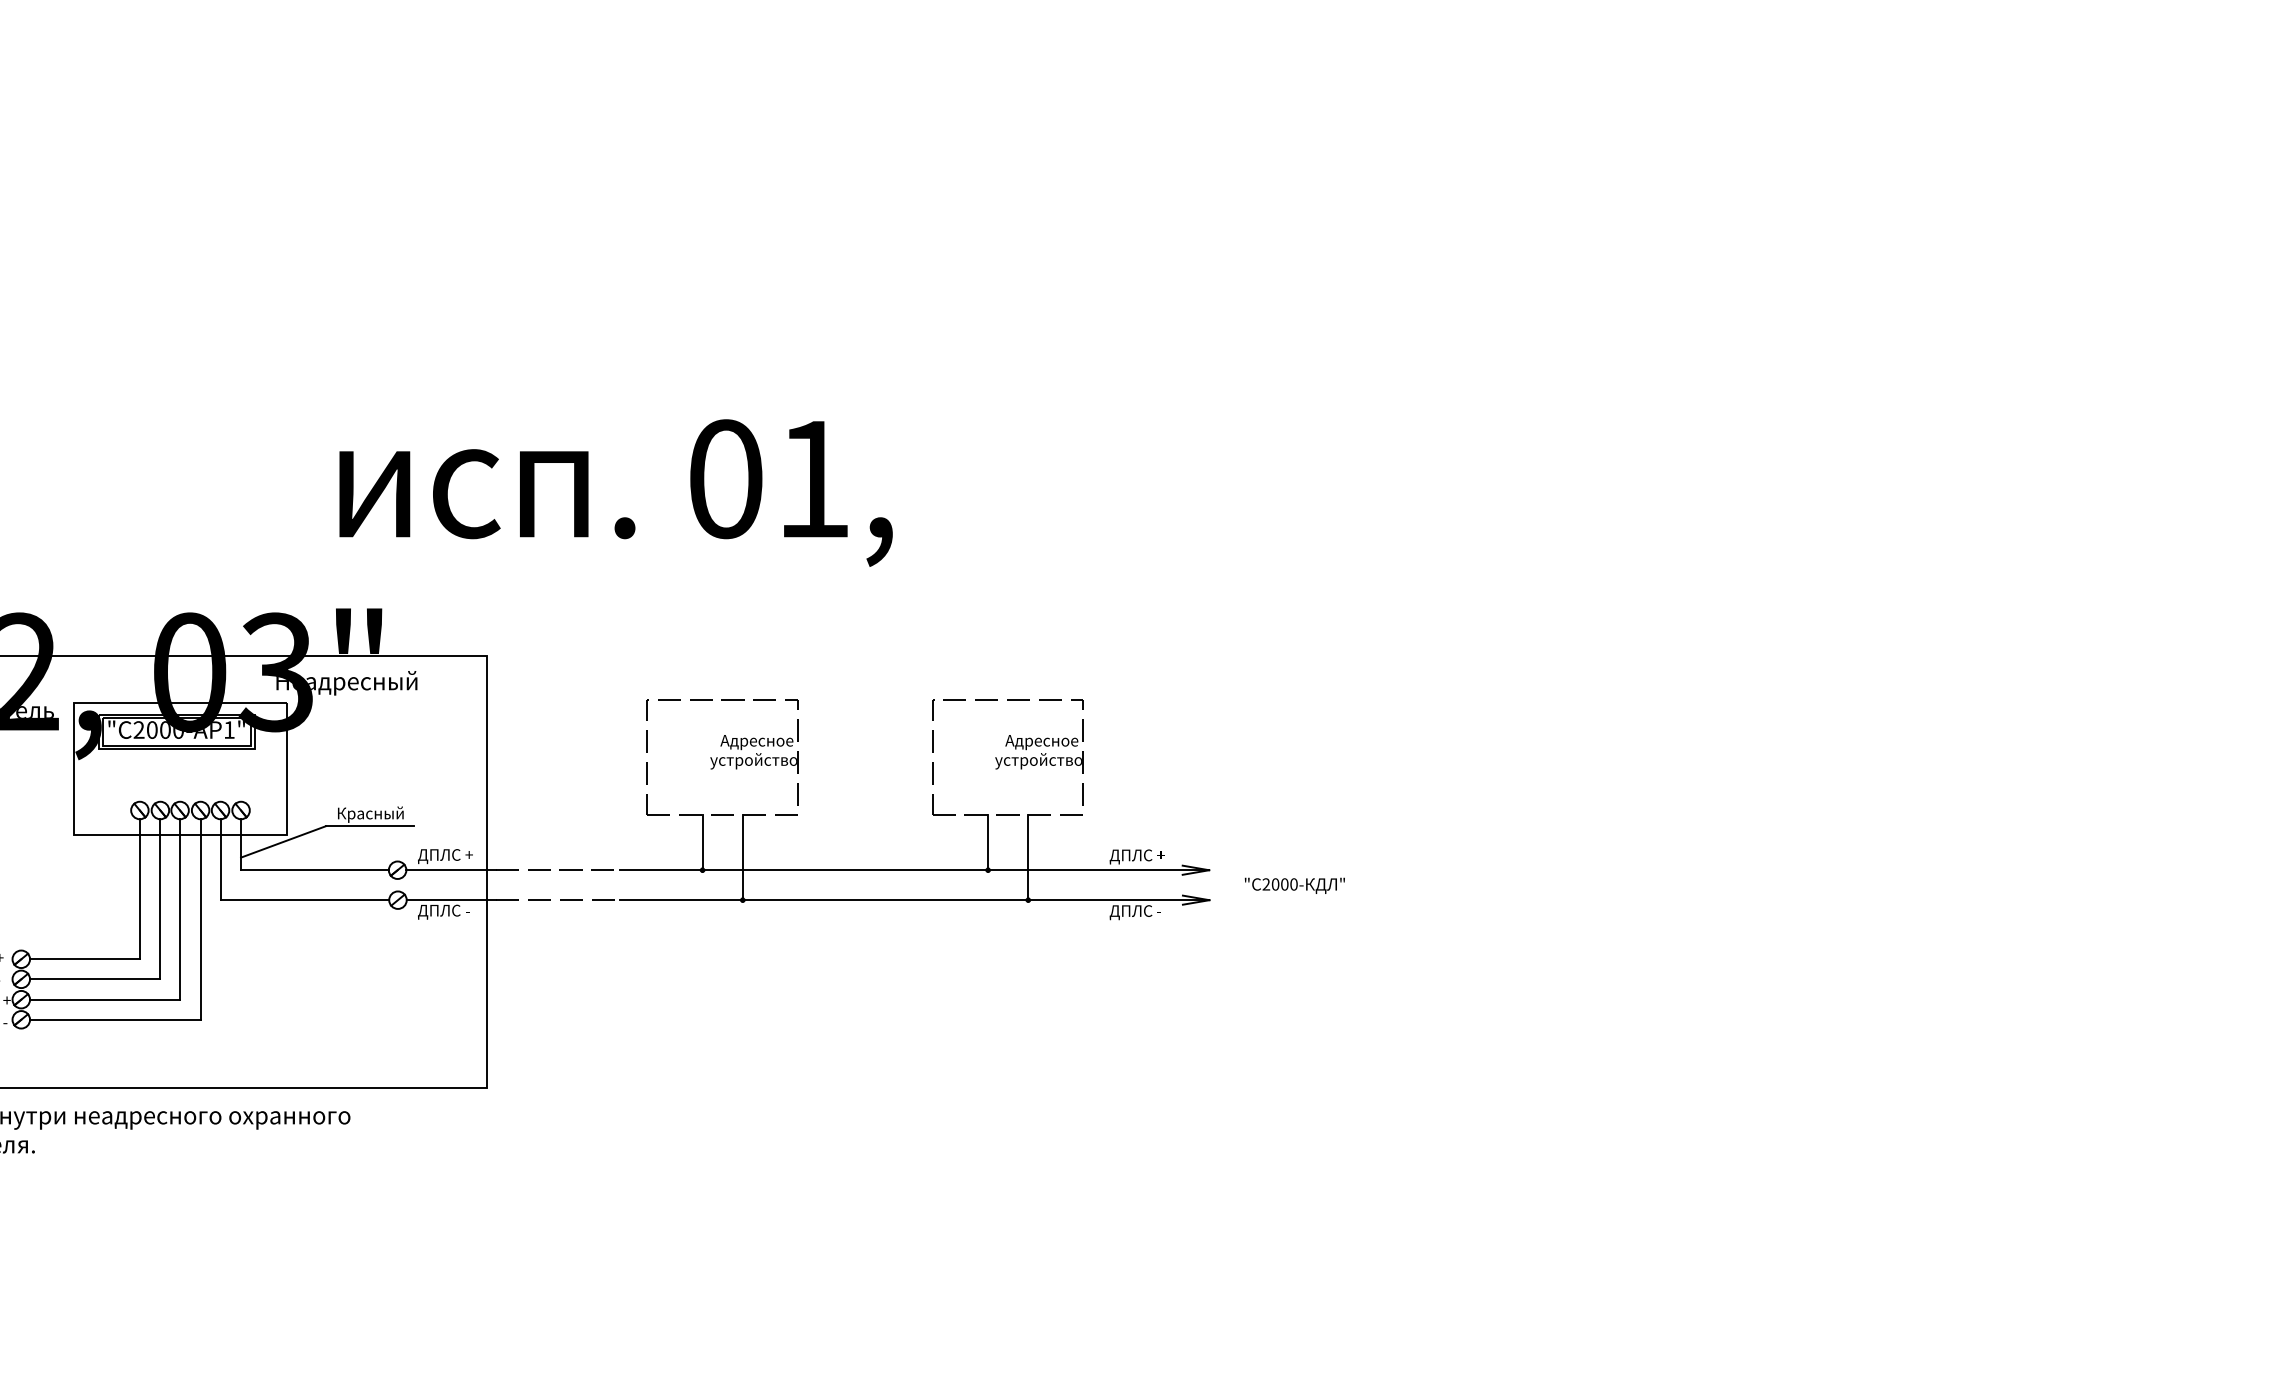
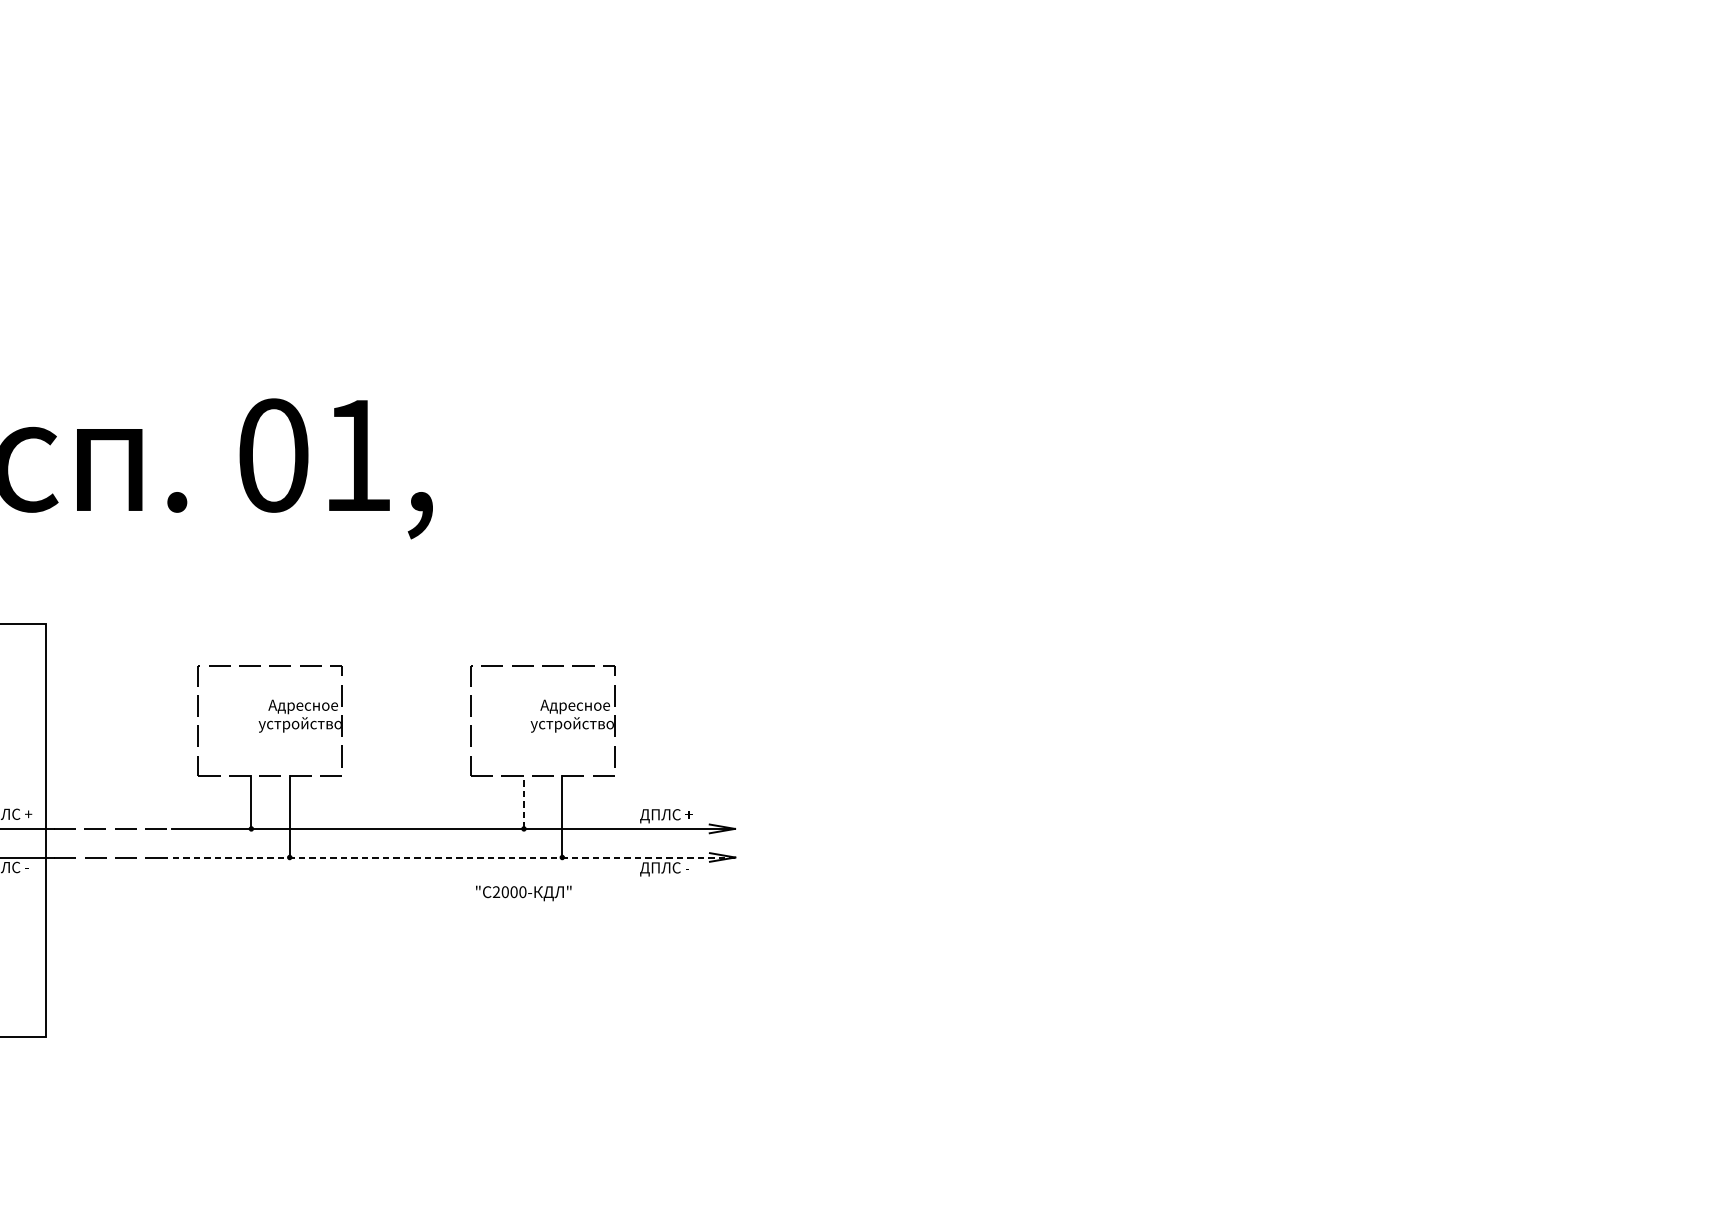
line: (988, 842) -> (524, 802), solid -> dashed
text: (1294, 885) -> (523, 893), moved
line: (914, 900) -> (453, 857), solid -> dashed

